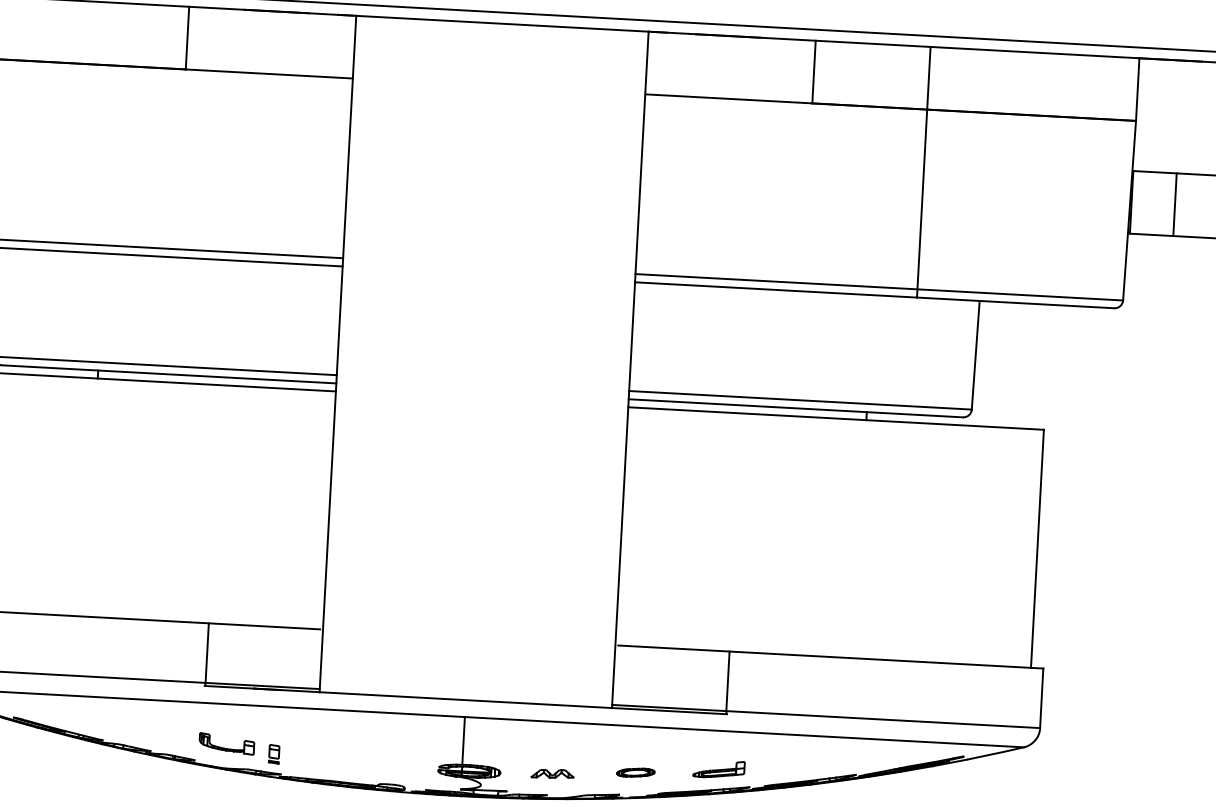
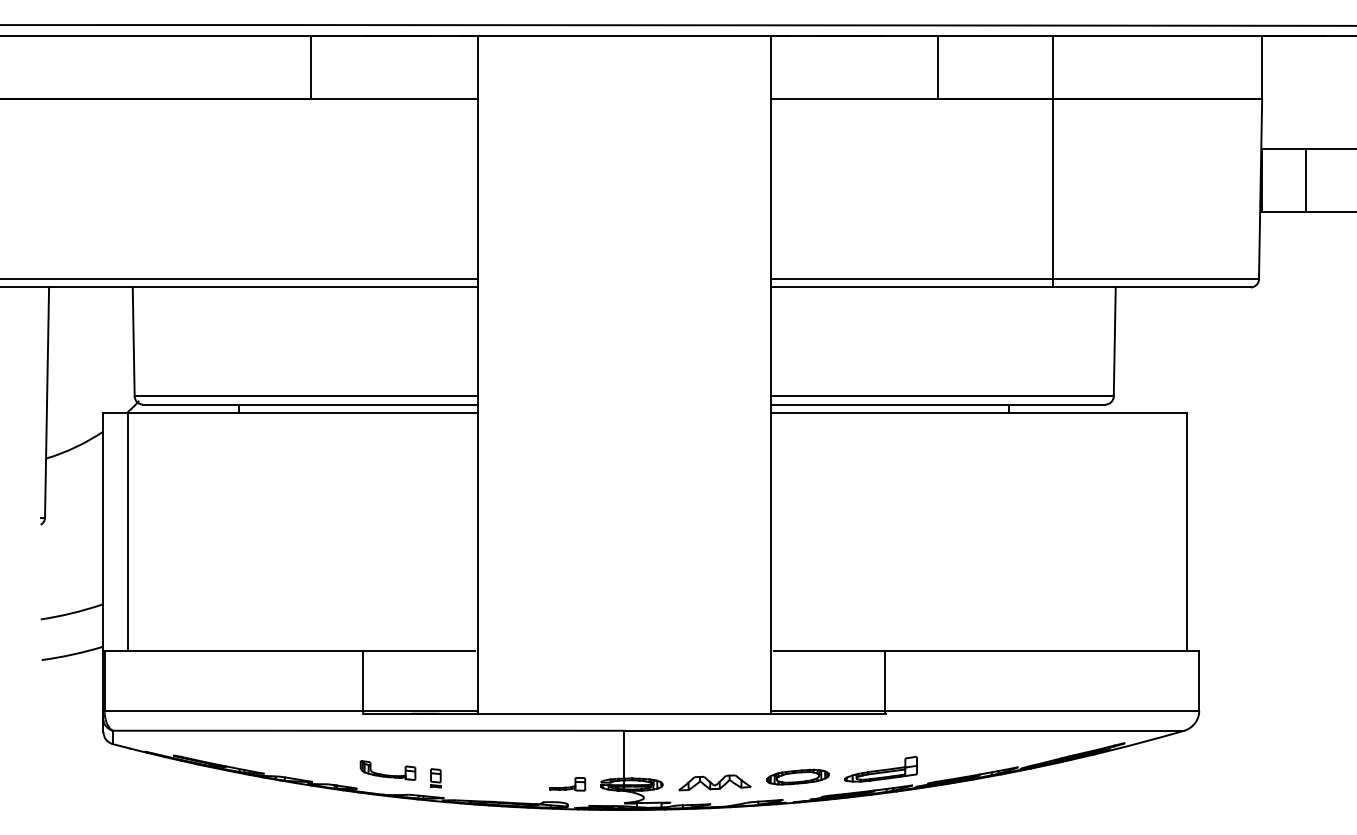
part: (405, 767) -> (567, 784), added
part: (718, 768) -> (880, 768), size x1.43
part: (635, 772) -> (797, 776), size x1.67
part: (552, 773) -> (714, 782), size x1.67

